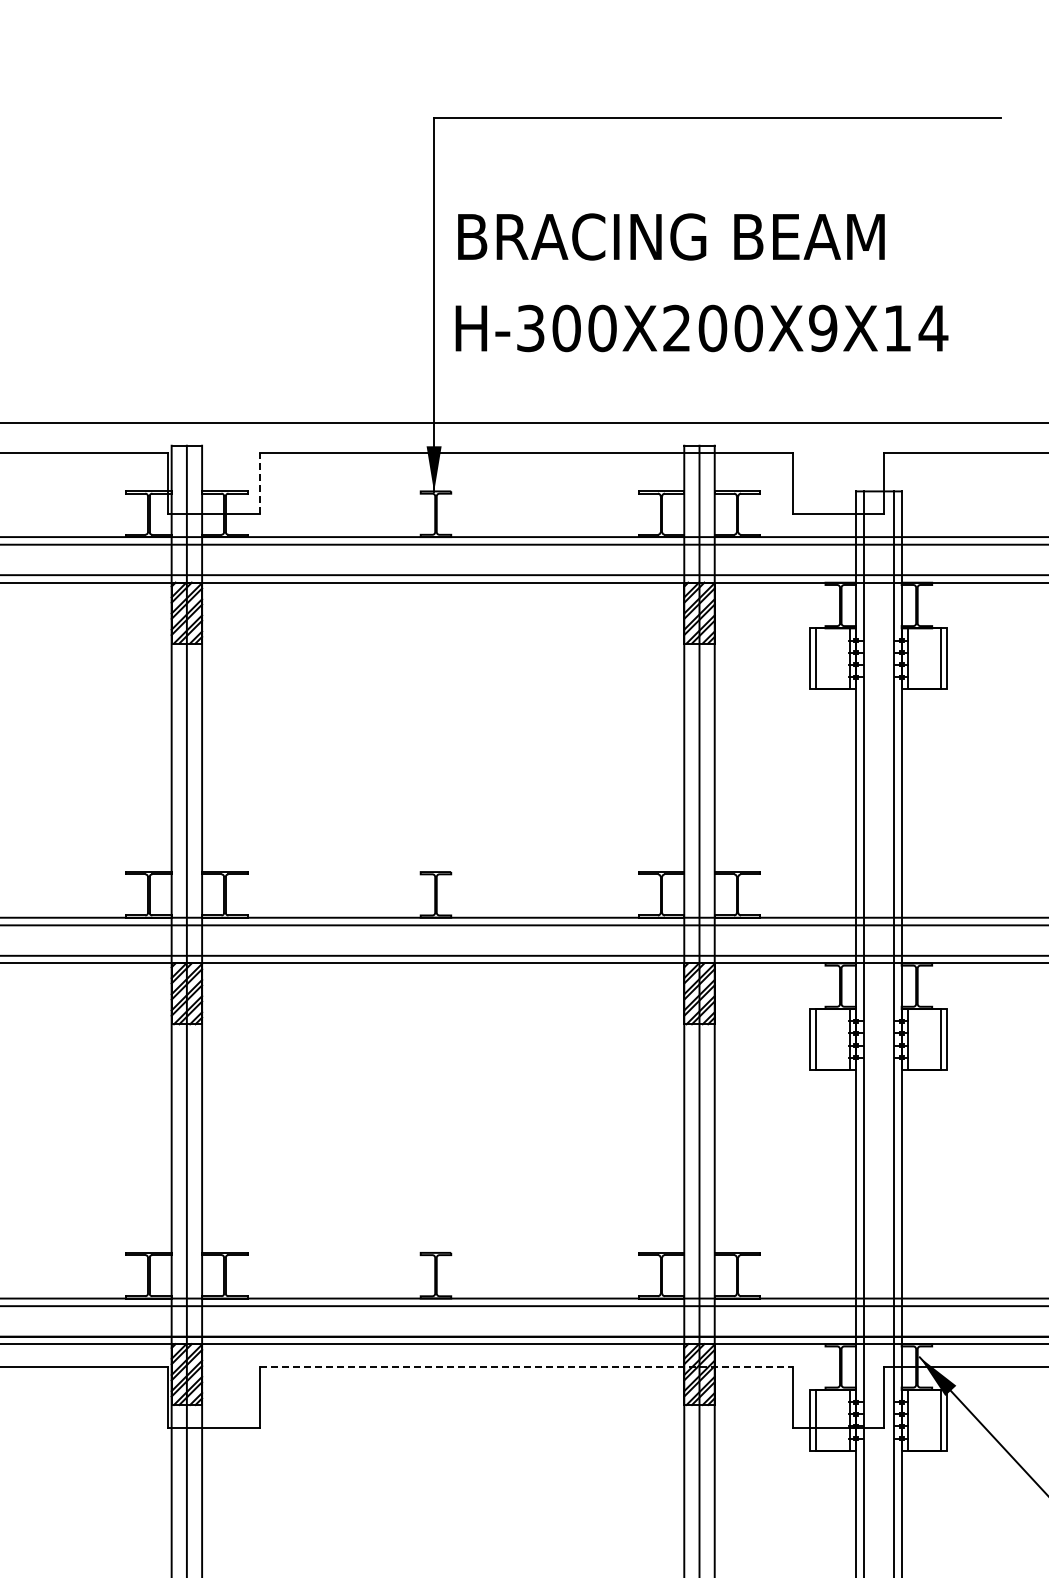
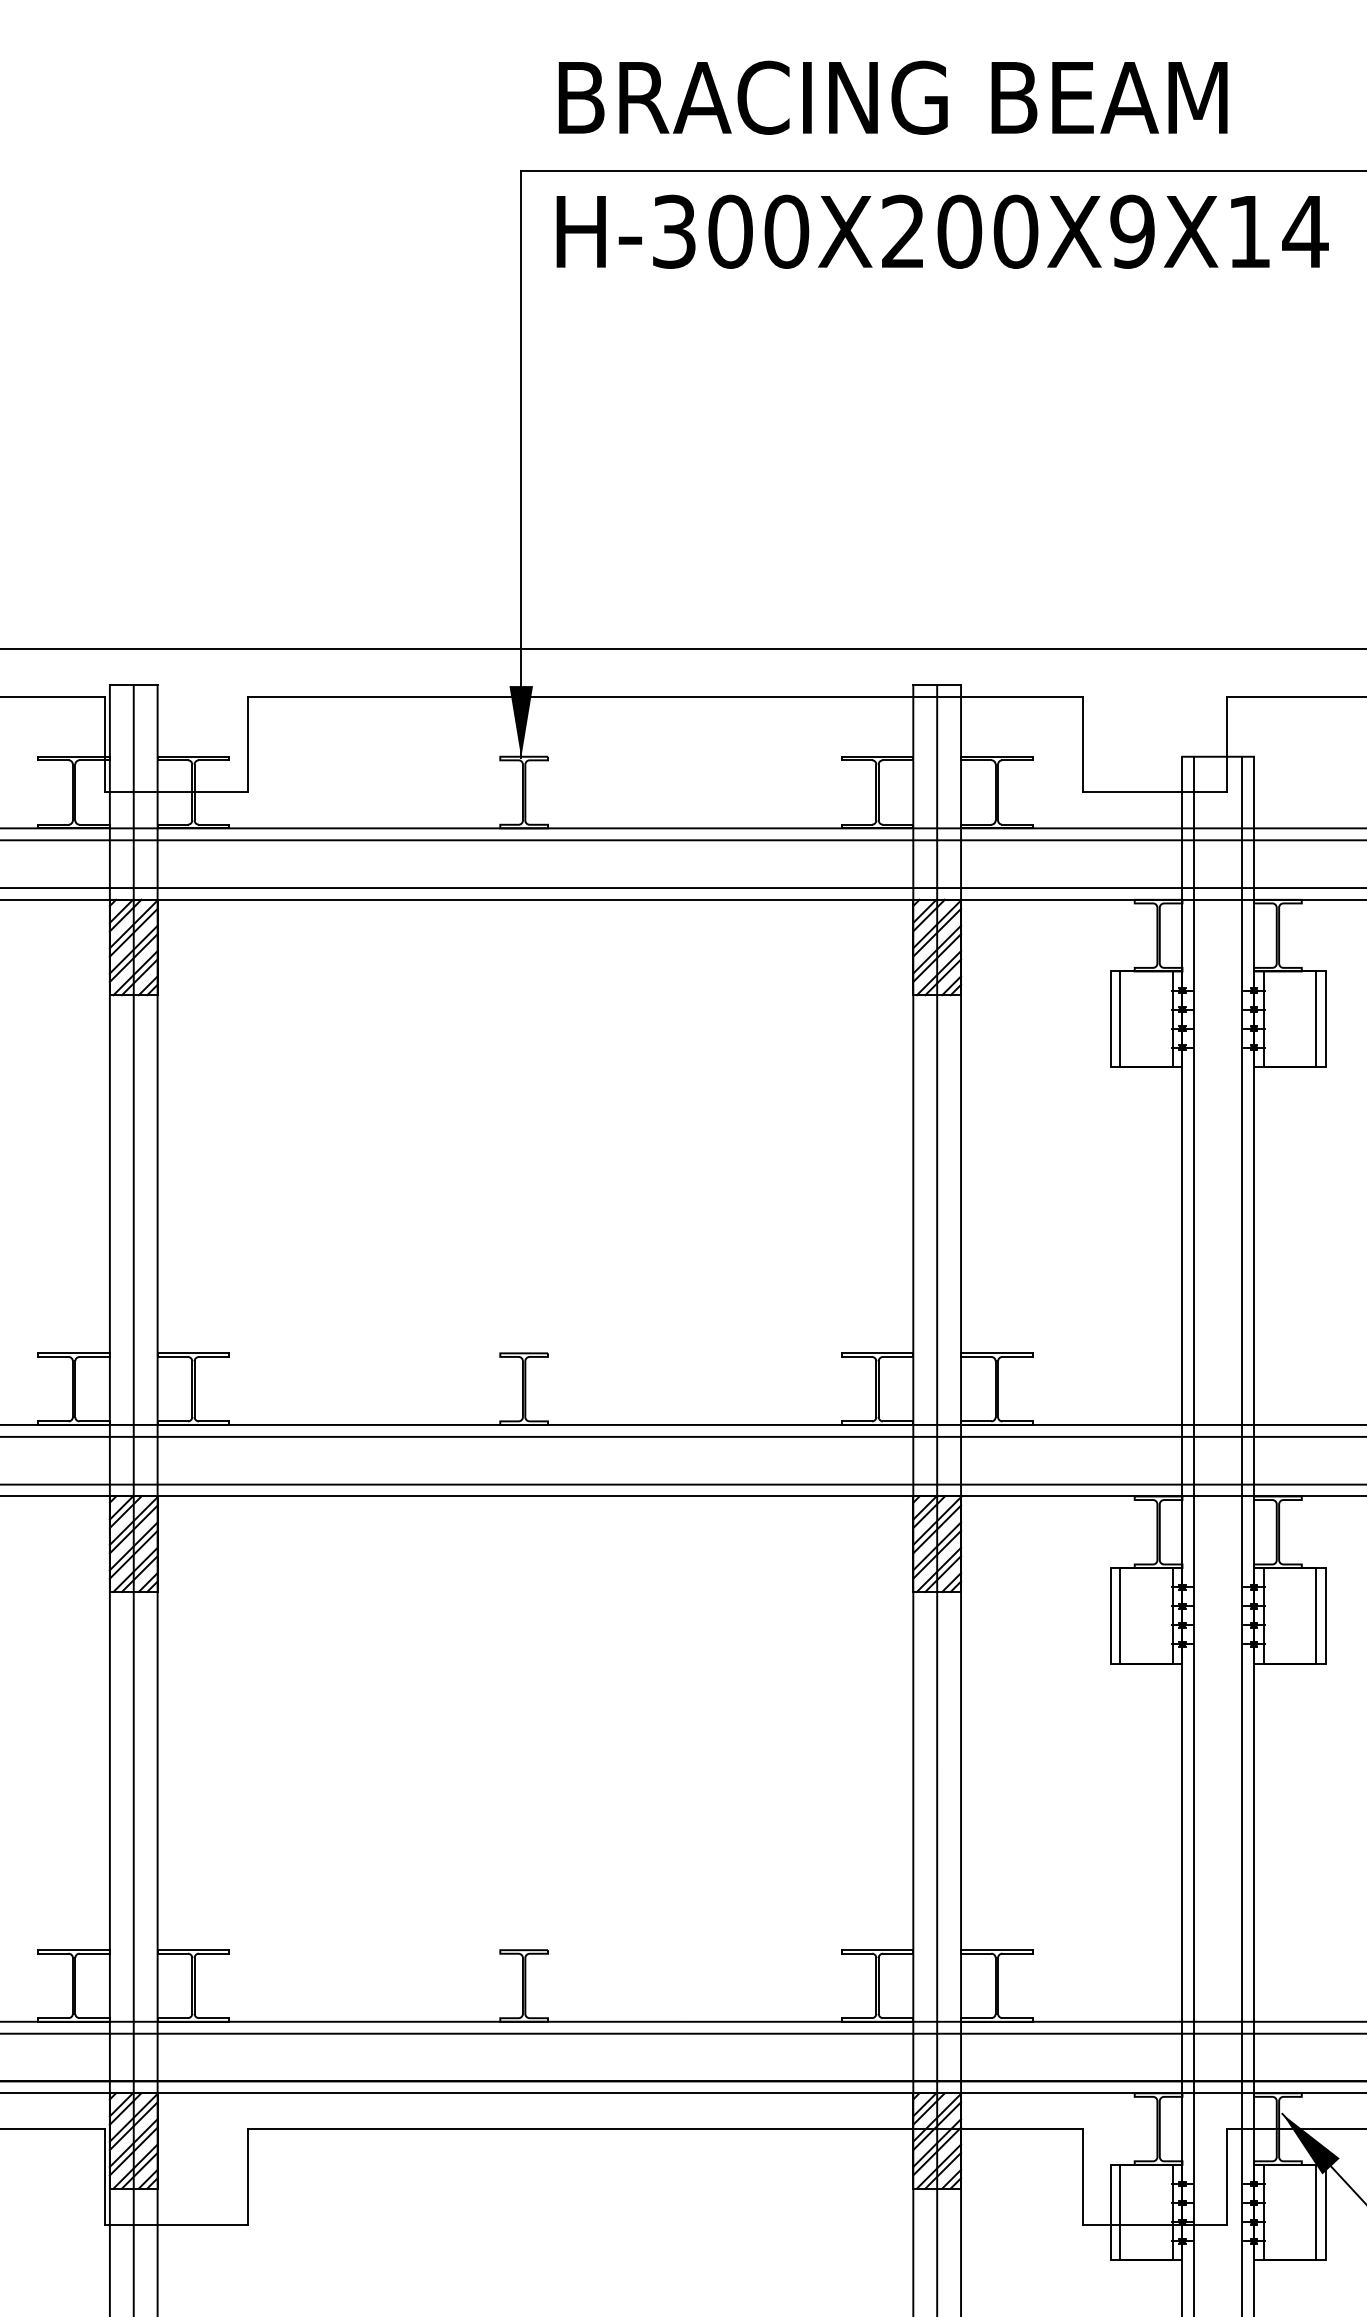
text: (671, 236) -> (893, 97), moved
text: (701, 328) -> (941, 231), moved
line: (259, 483) -> (247, 744), dashed -> solid
line: (526, 1367) -> (666, 2129), dashed -> solid

